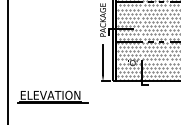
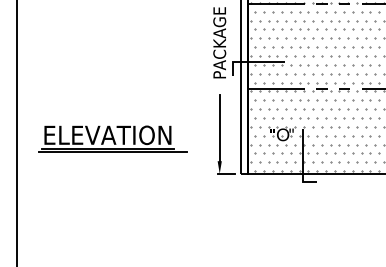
part: (52, 96) -> (111, 137), moved

